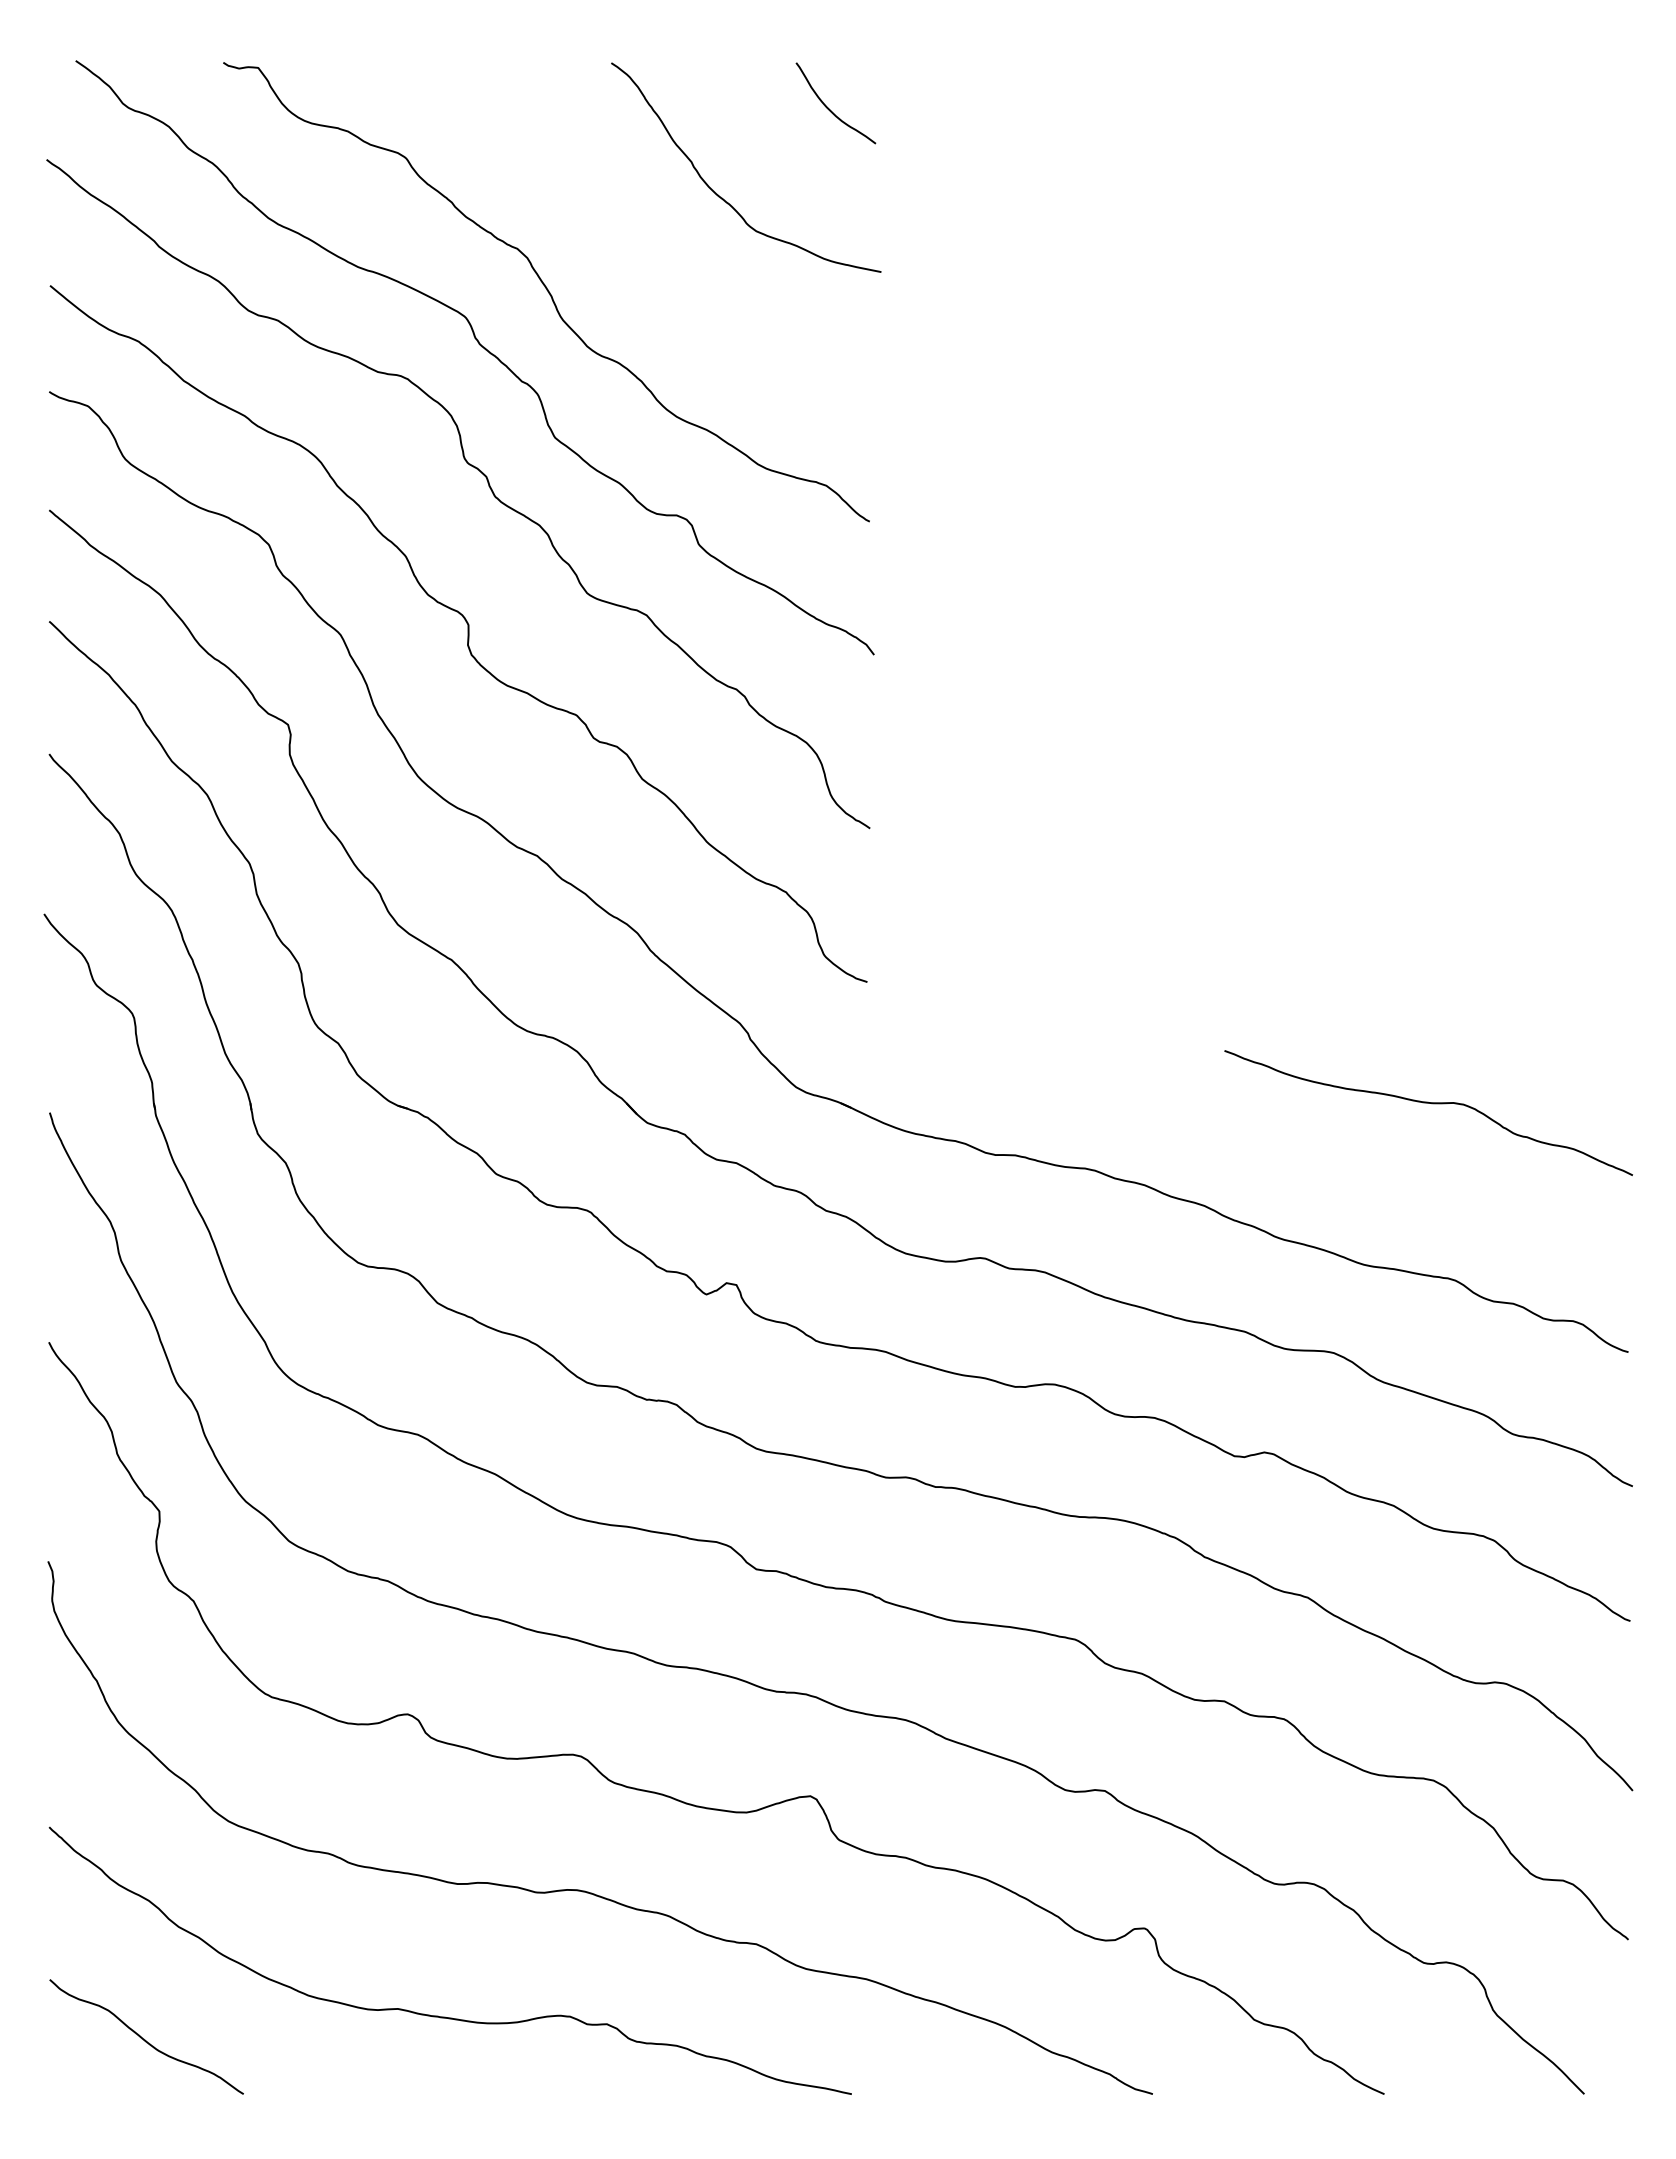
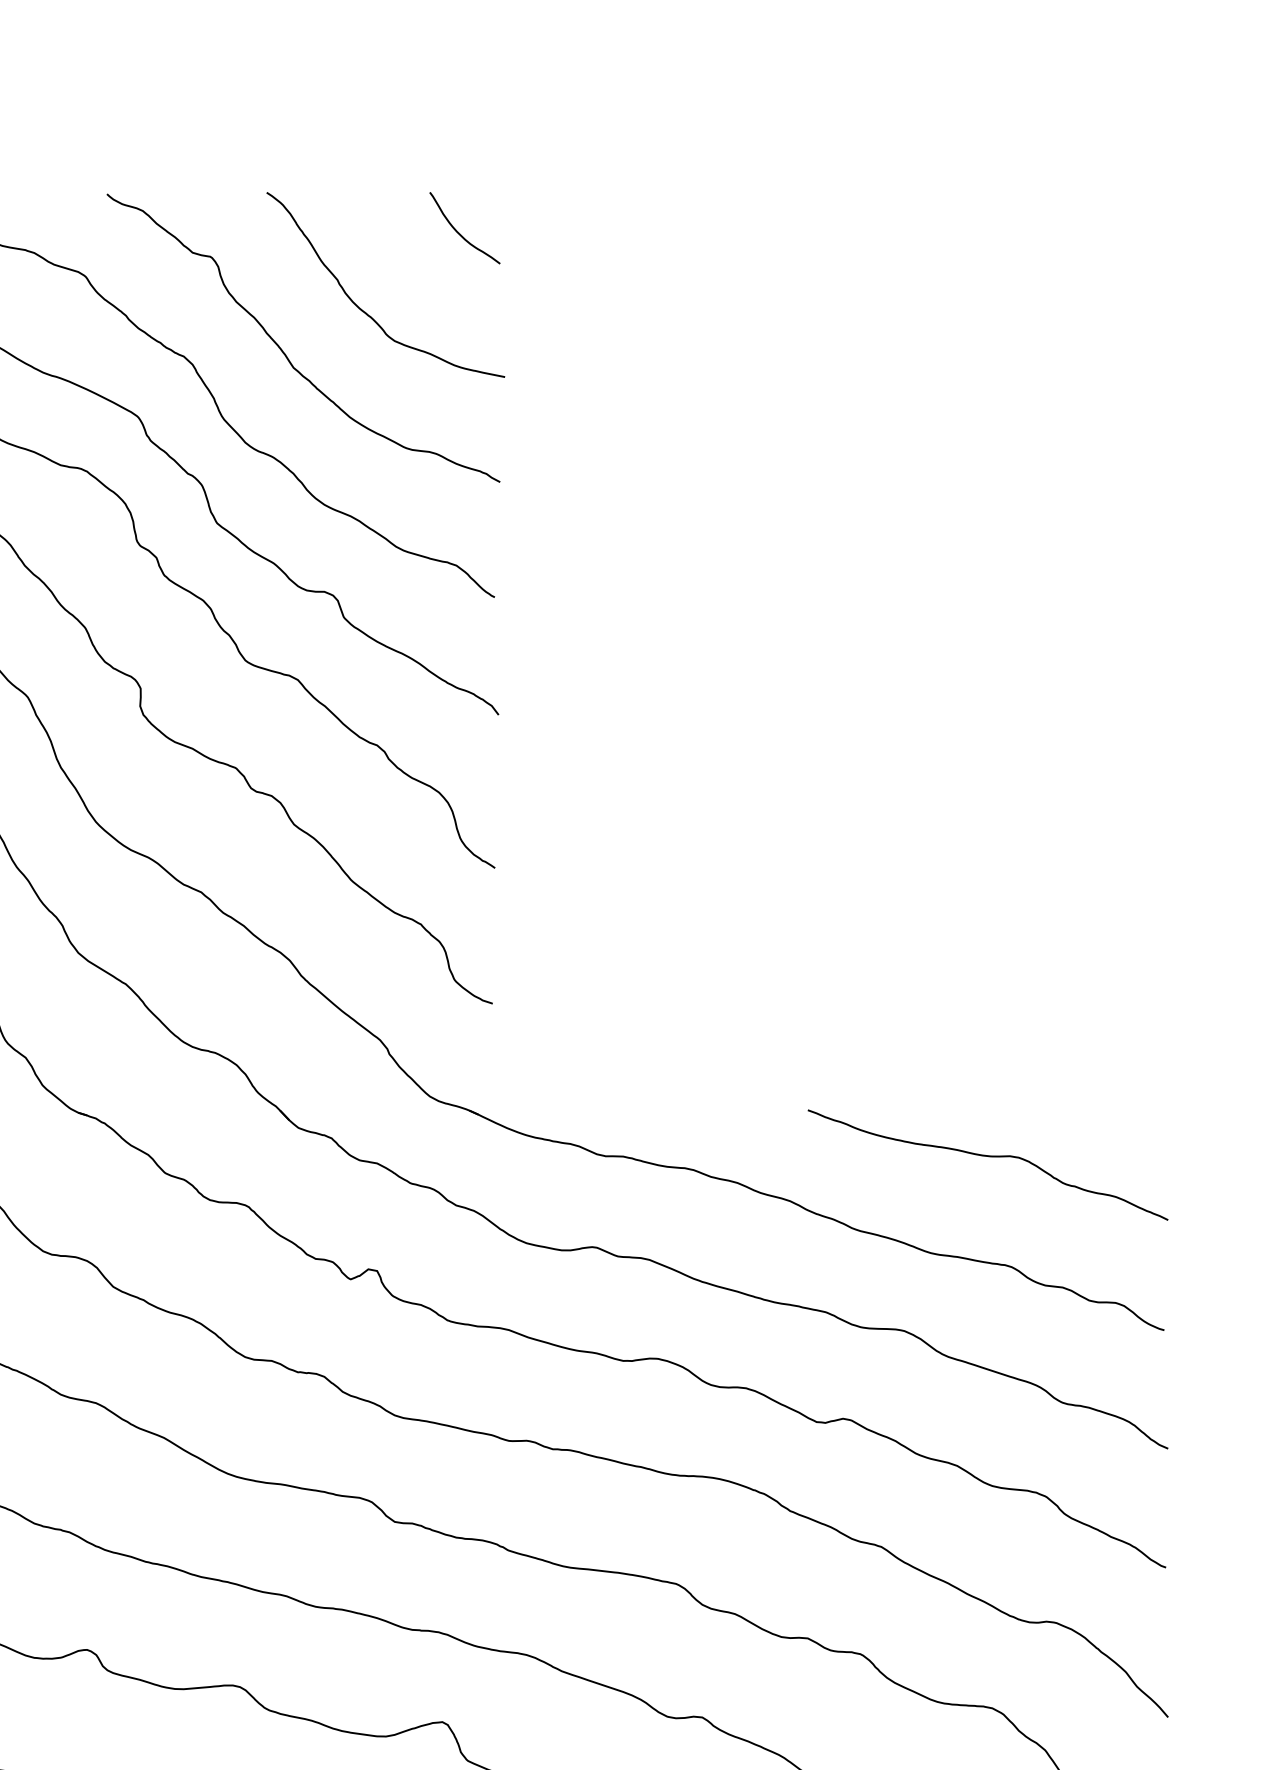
curve: (633, 246) -> (286, 354), added
curve: (1431, 1104) -> (990, 1157), moved

